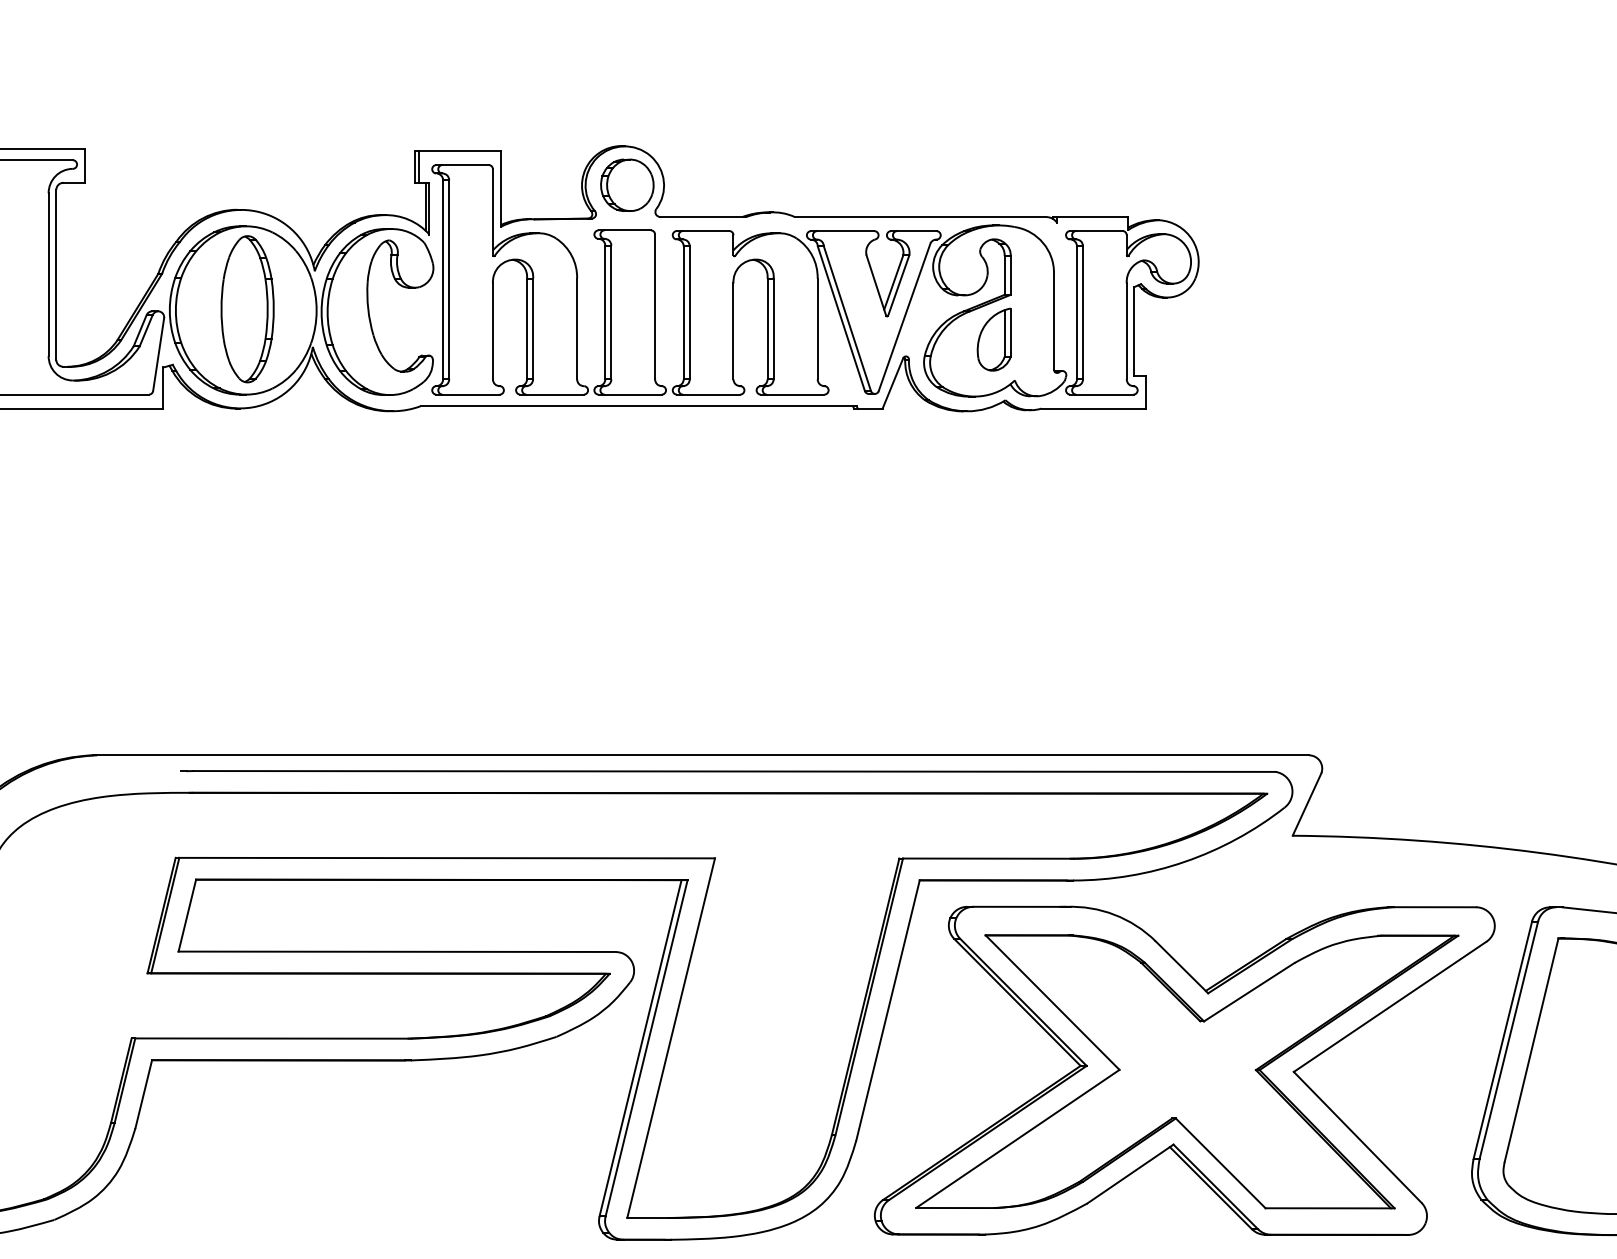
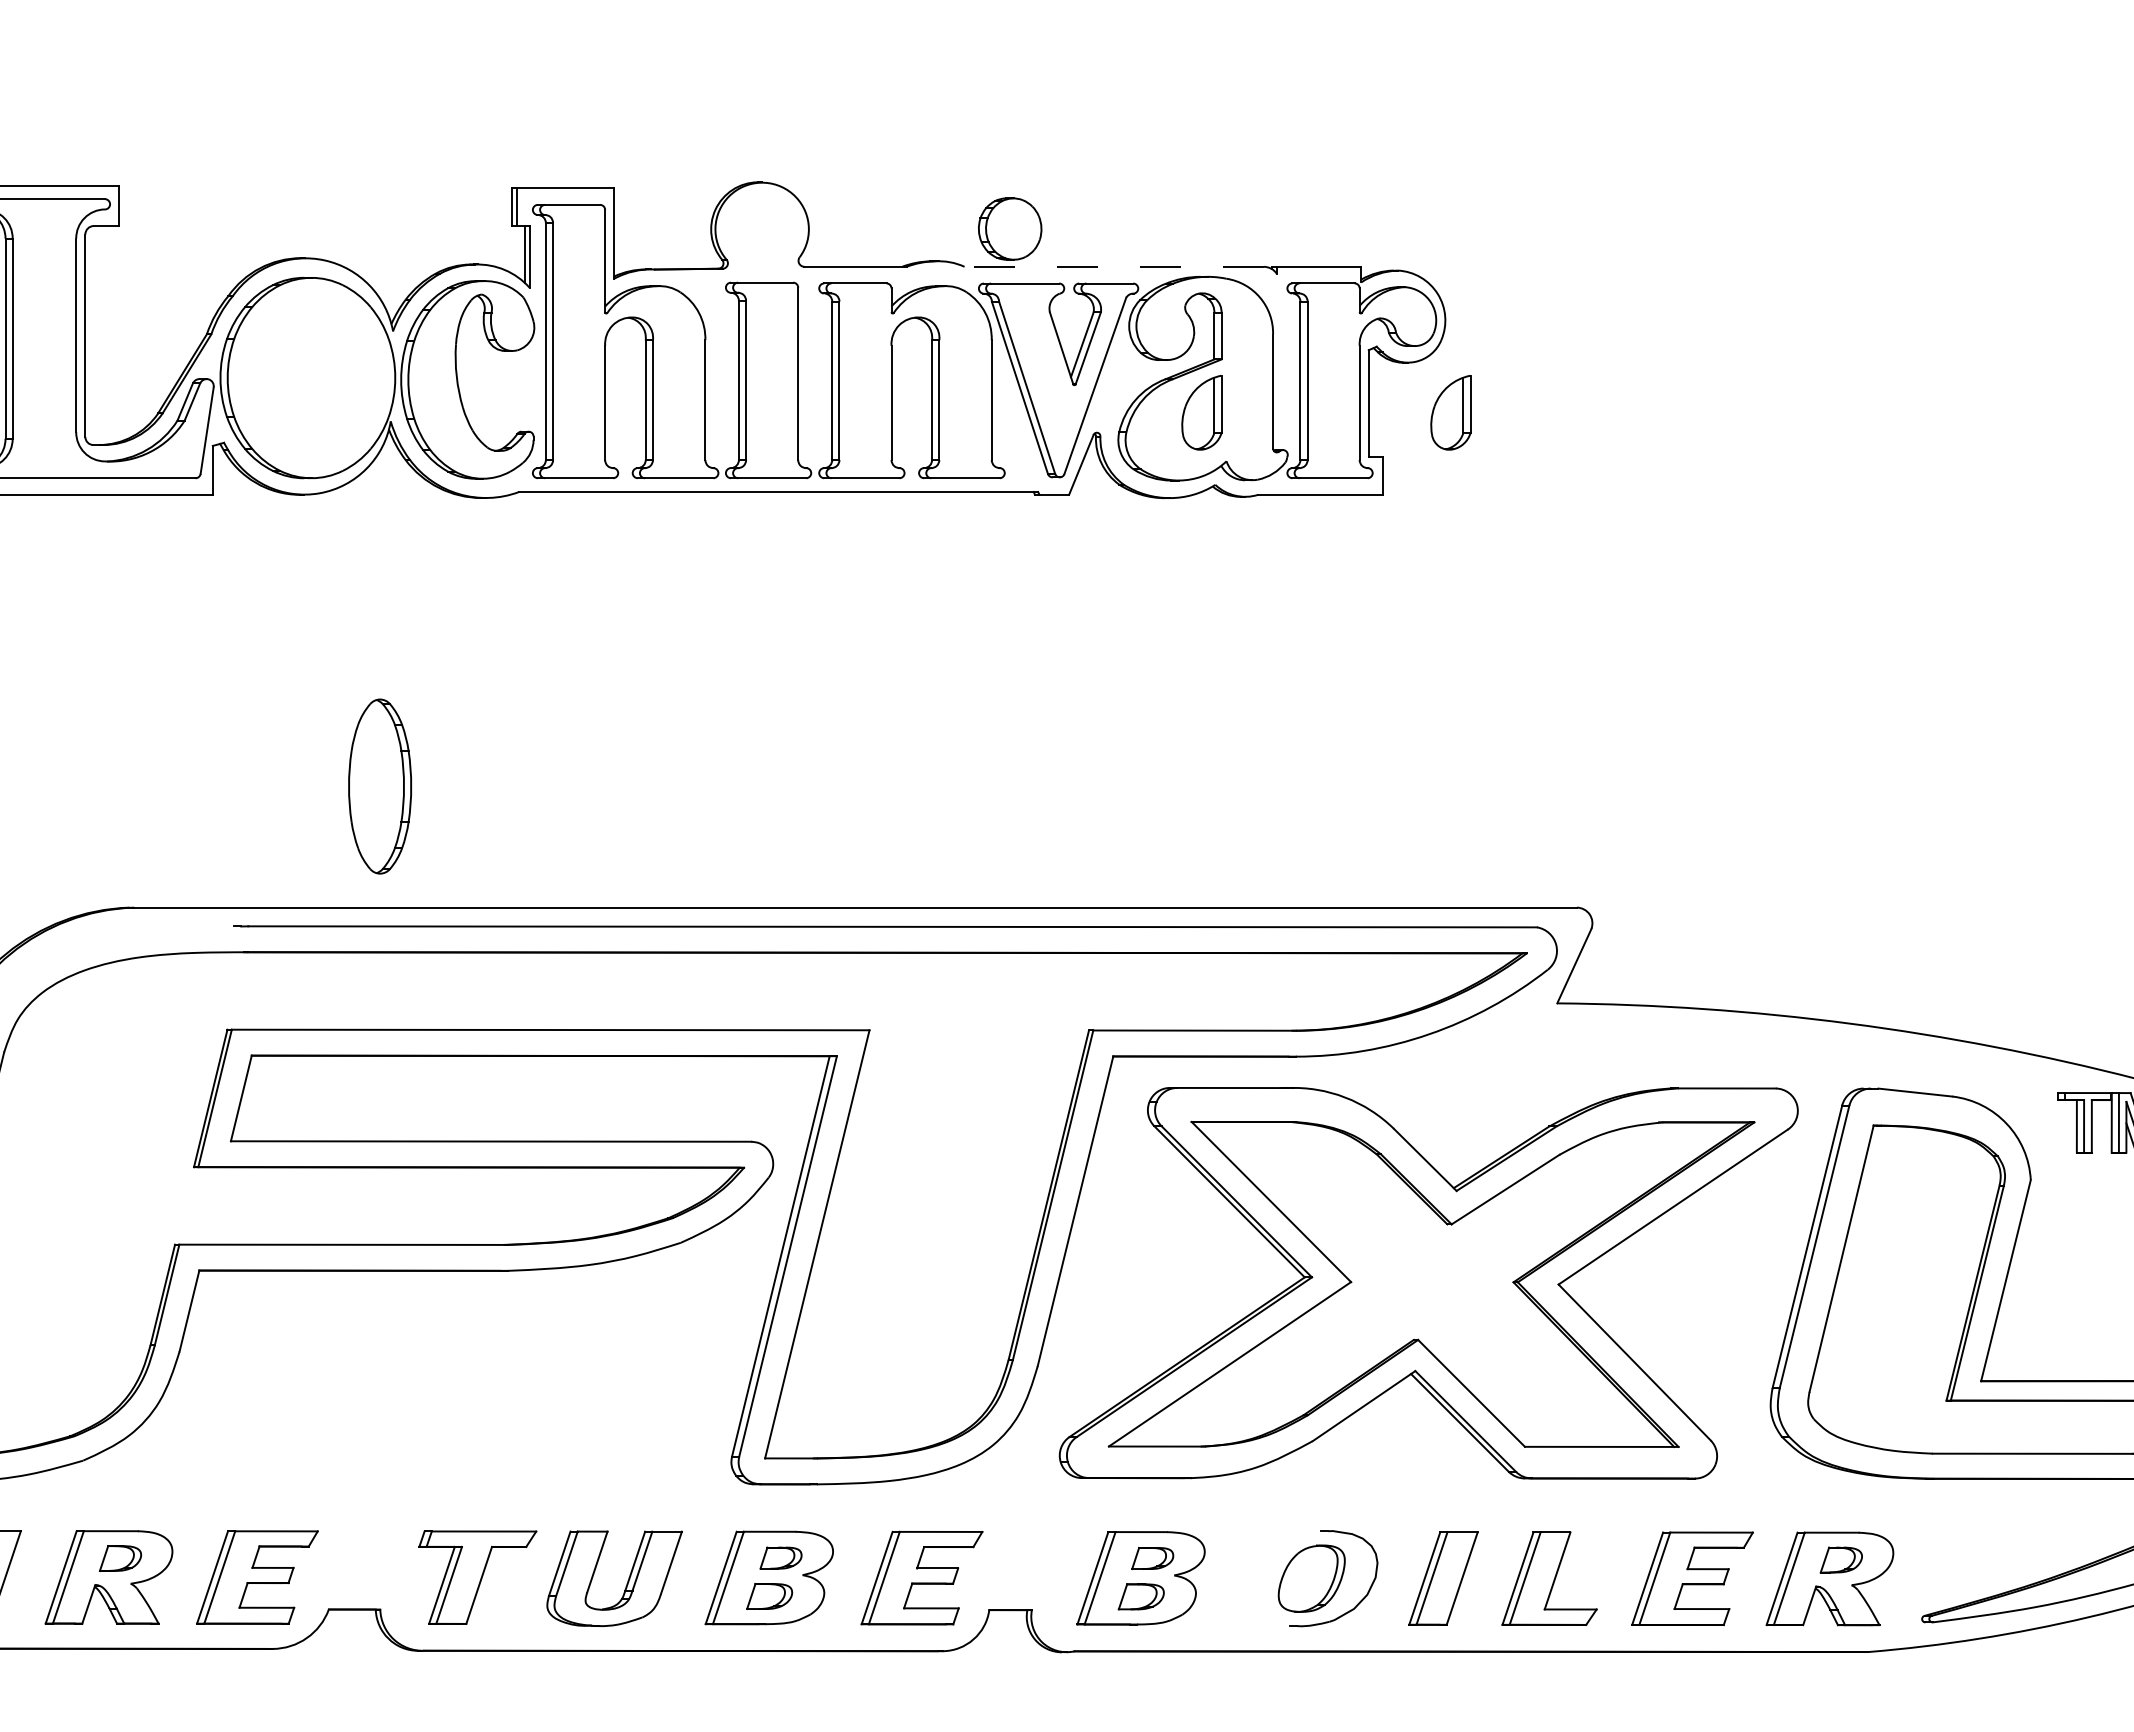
part: (627, 184) -> (1010, 228), moved
line: (920, 216) -> (1114, 266), solid -> dashed
part: (247, 309) -> (379, 786), moved
part: (1203, 339) -> (1450, 412), added

